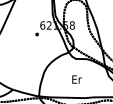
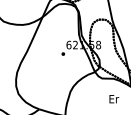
text: (77, 79) -> (114, 99), moved

